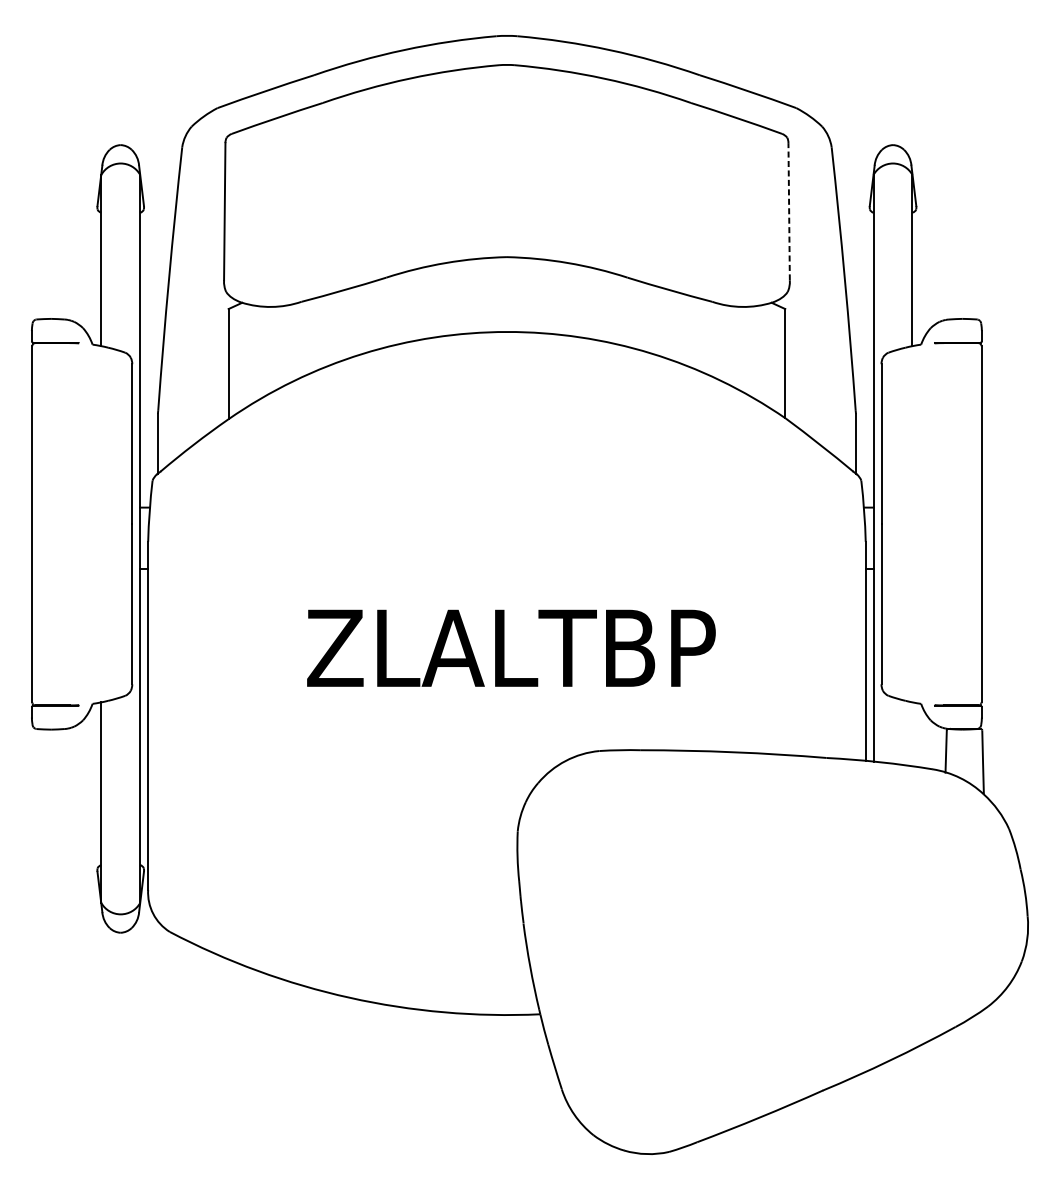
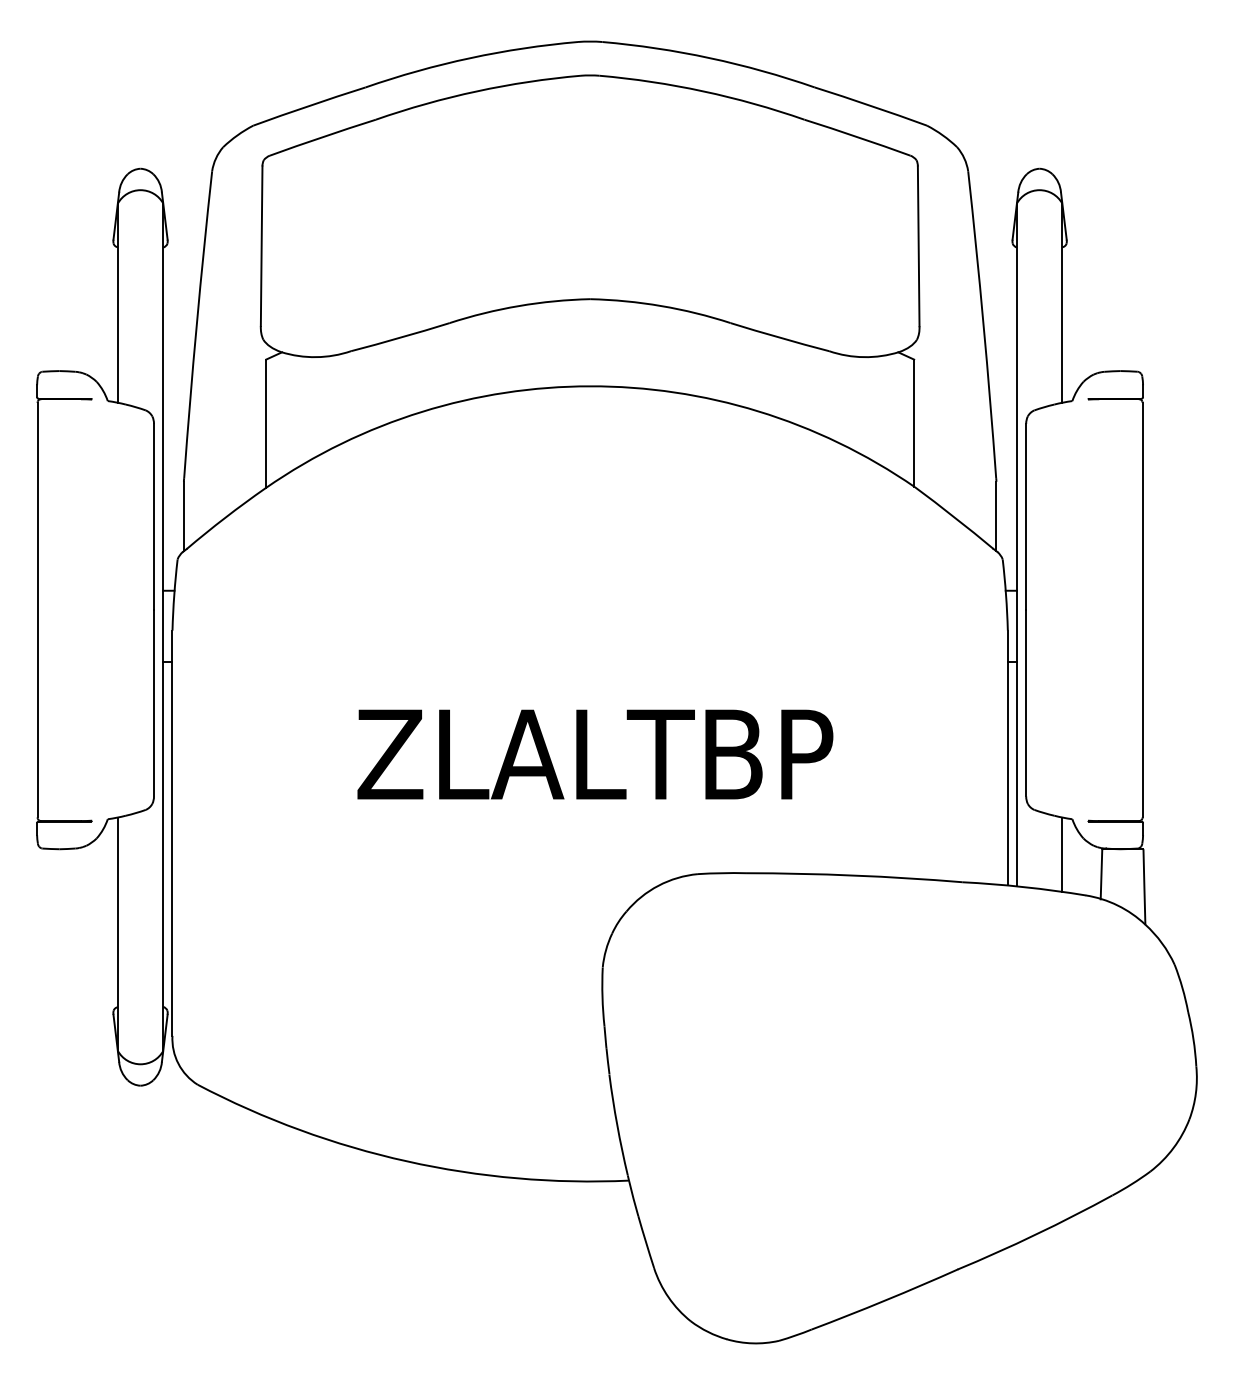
line: (788, 211) -> (918, 246), dashed -> solid
line: (912, 734) -> (1062, 854), added

